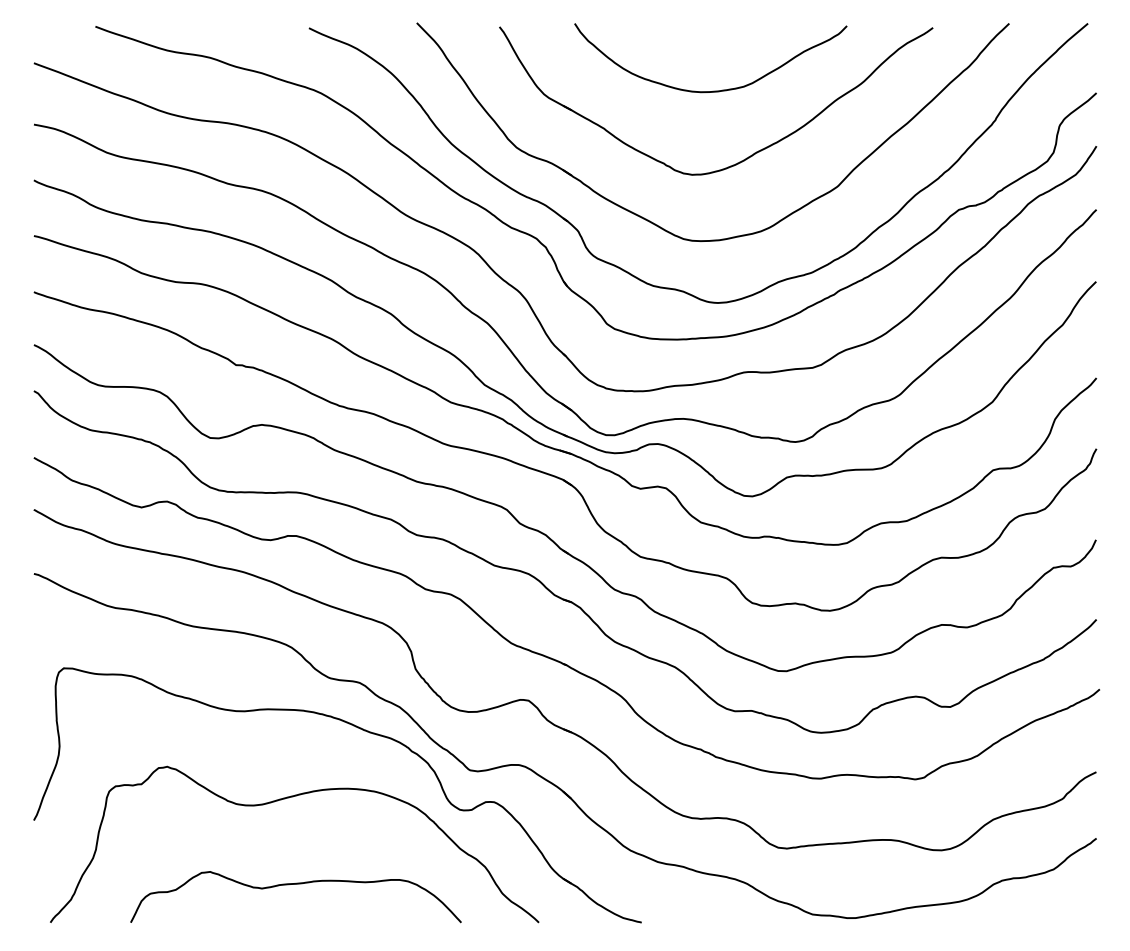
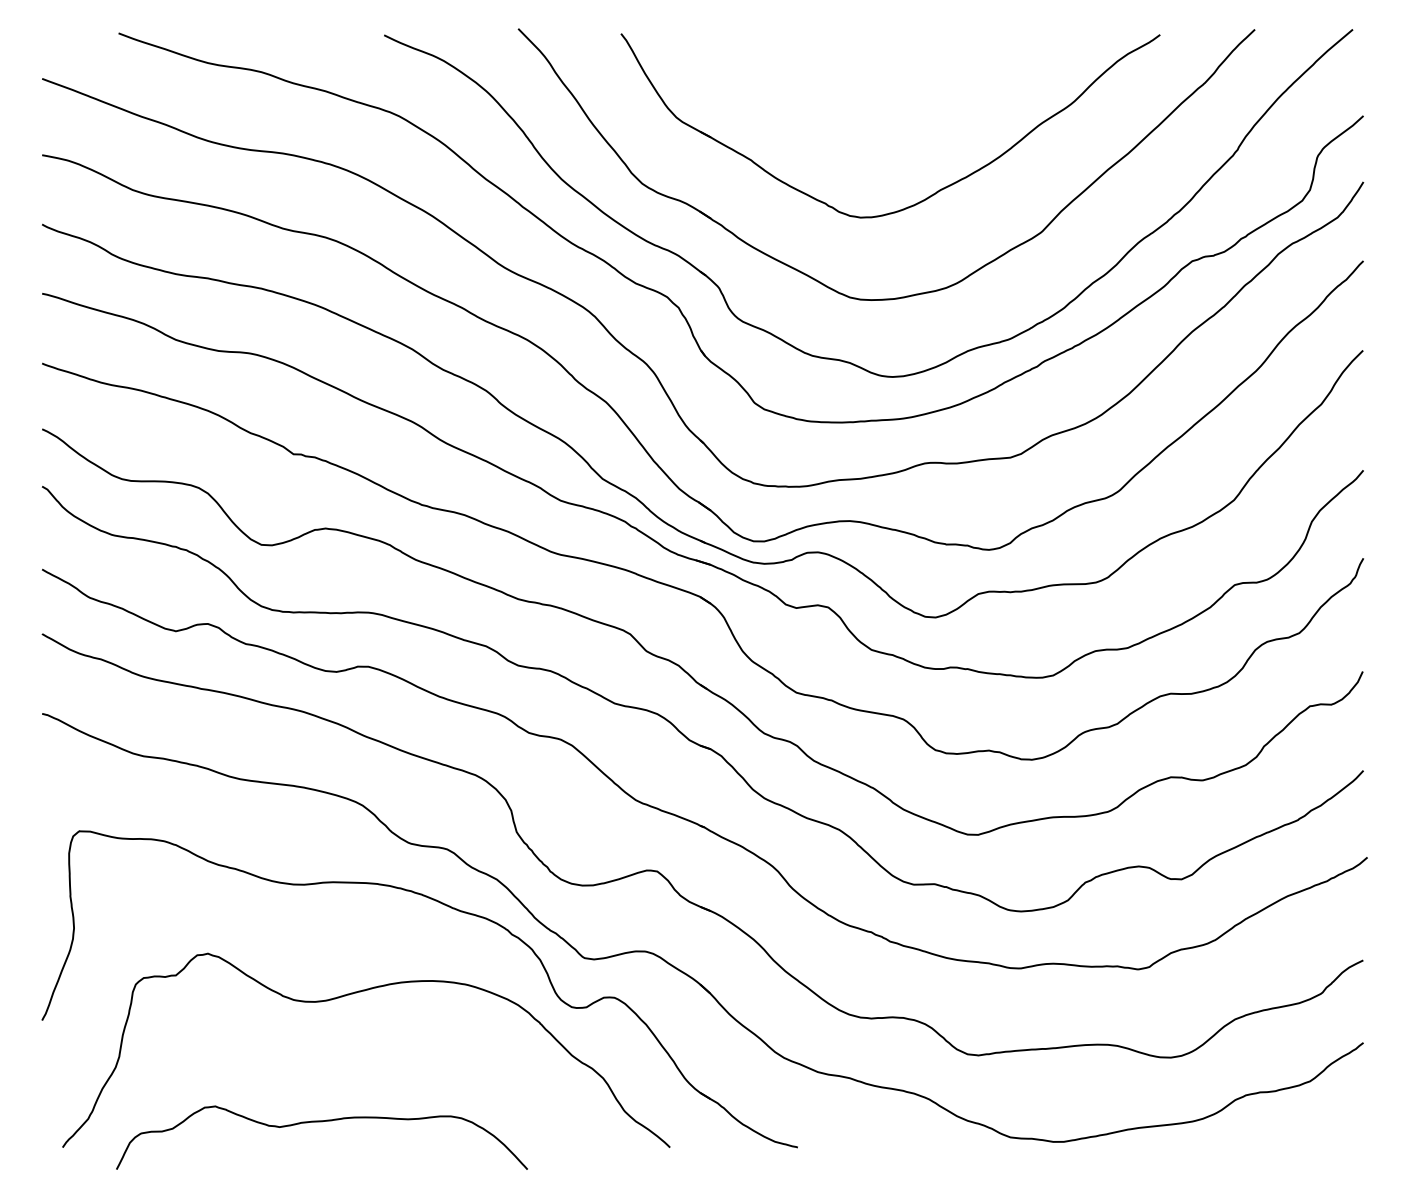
curve: (710, 91) -> (883, 113), removed
curve: (295, 884) -> (321, 1122), moved

